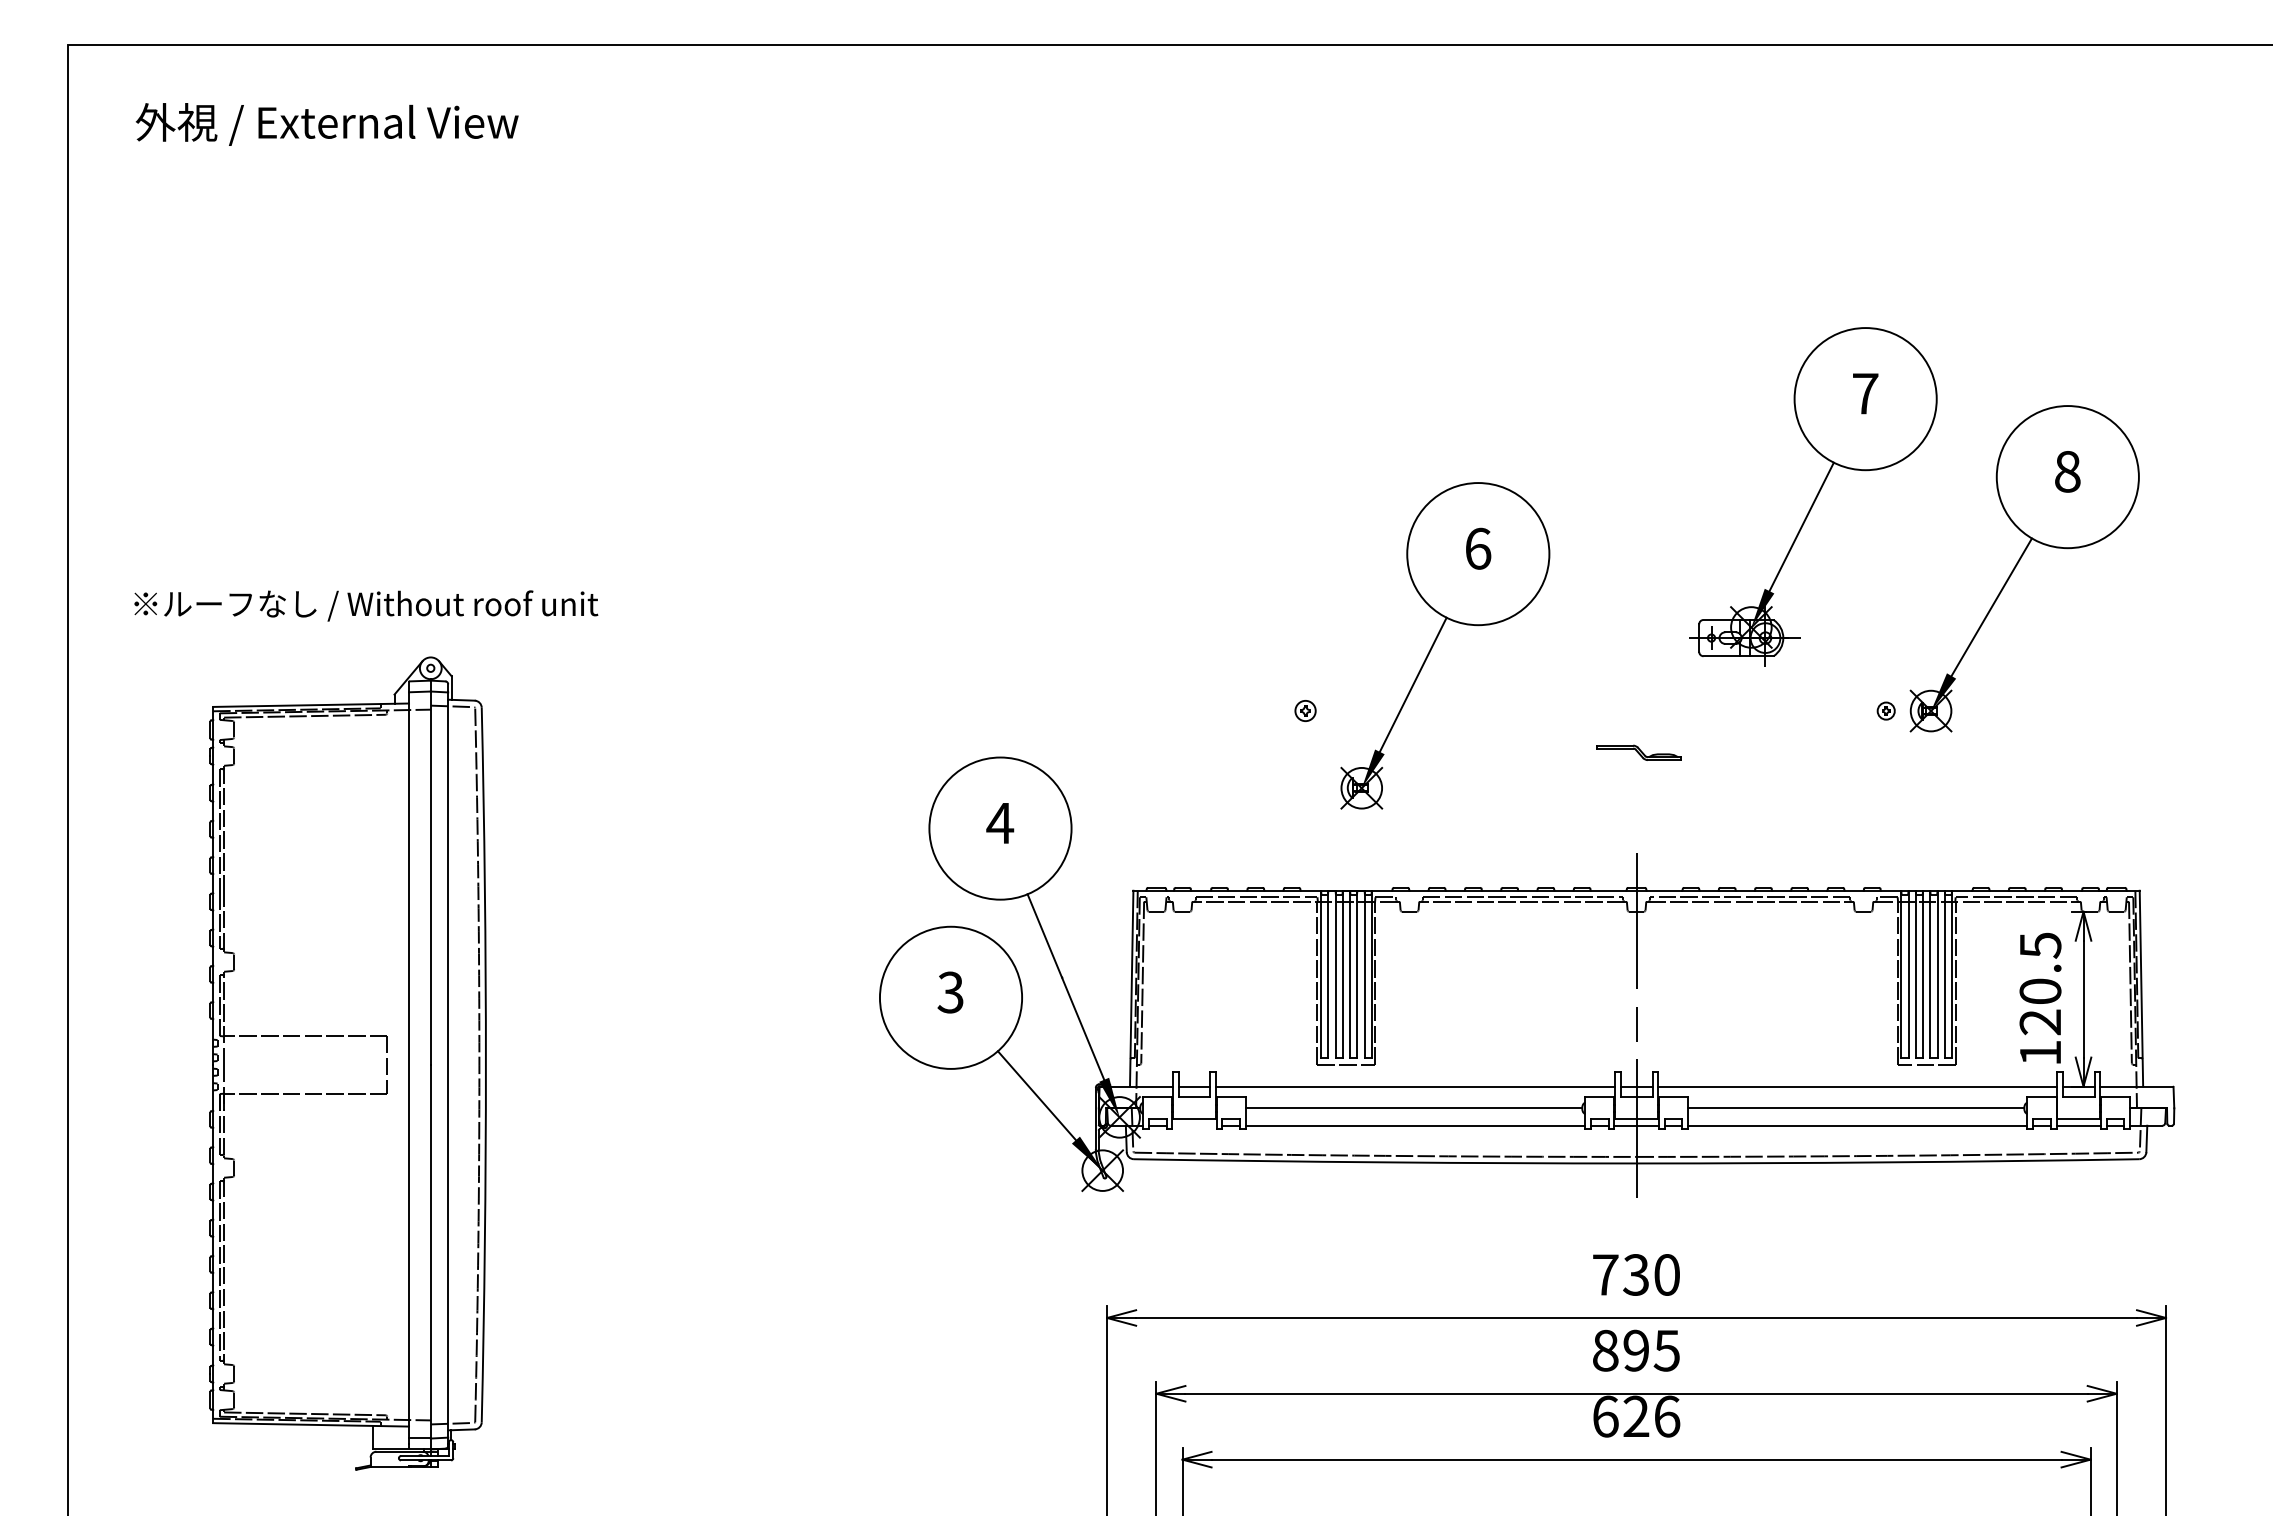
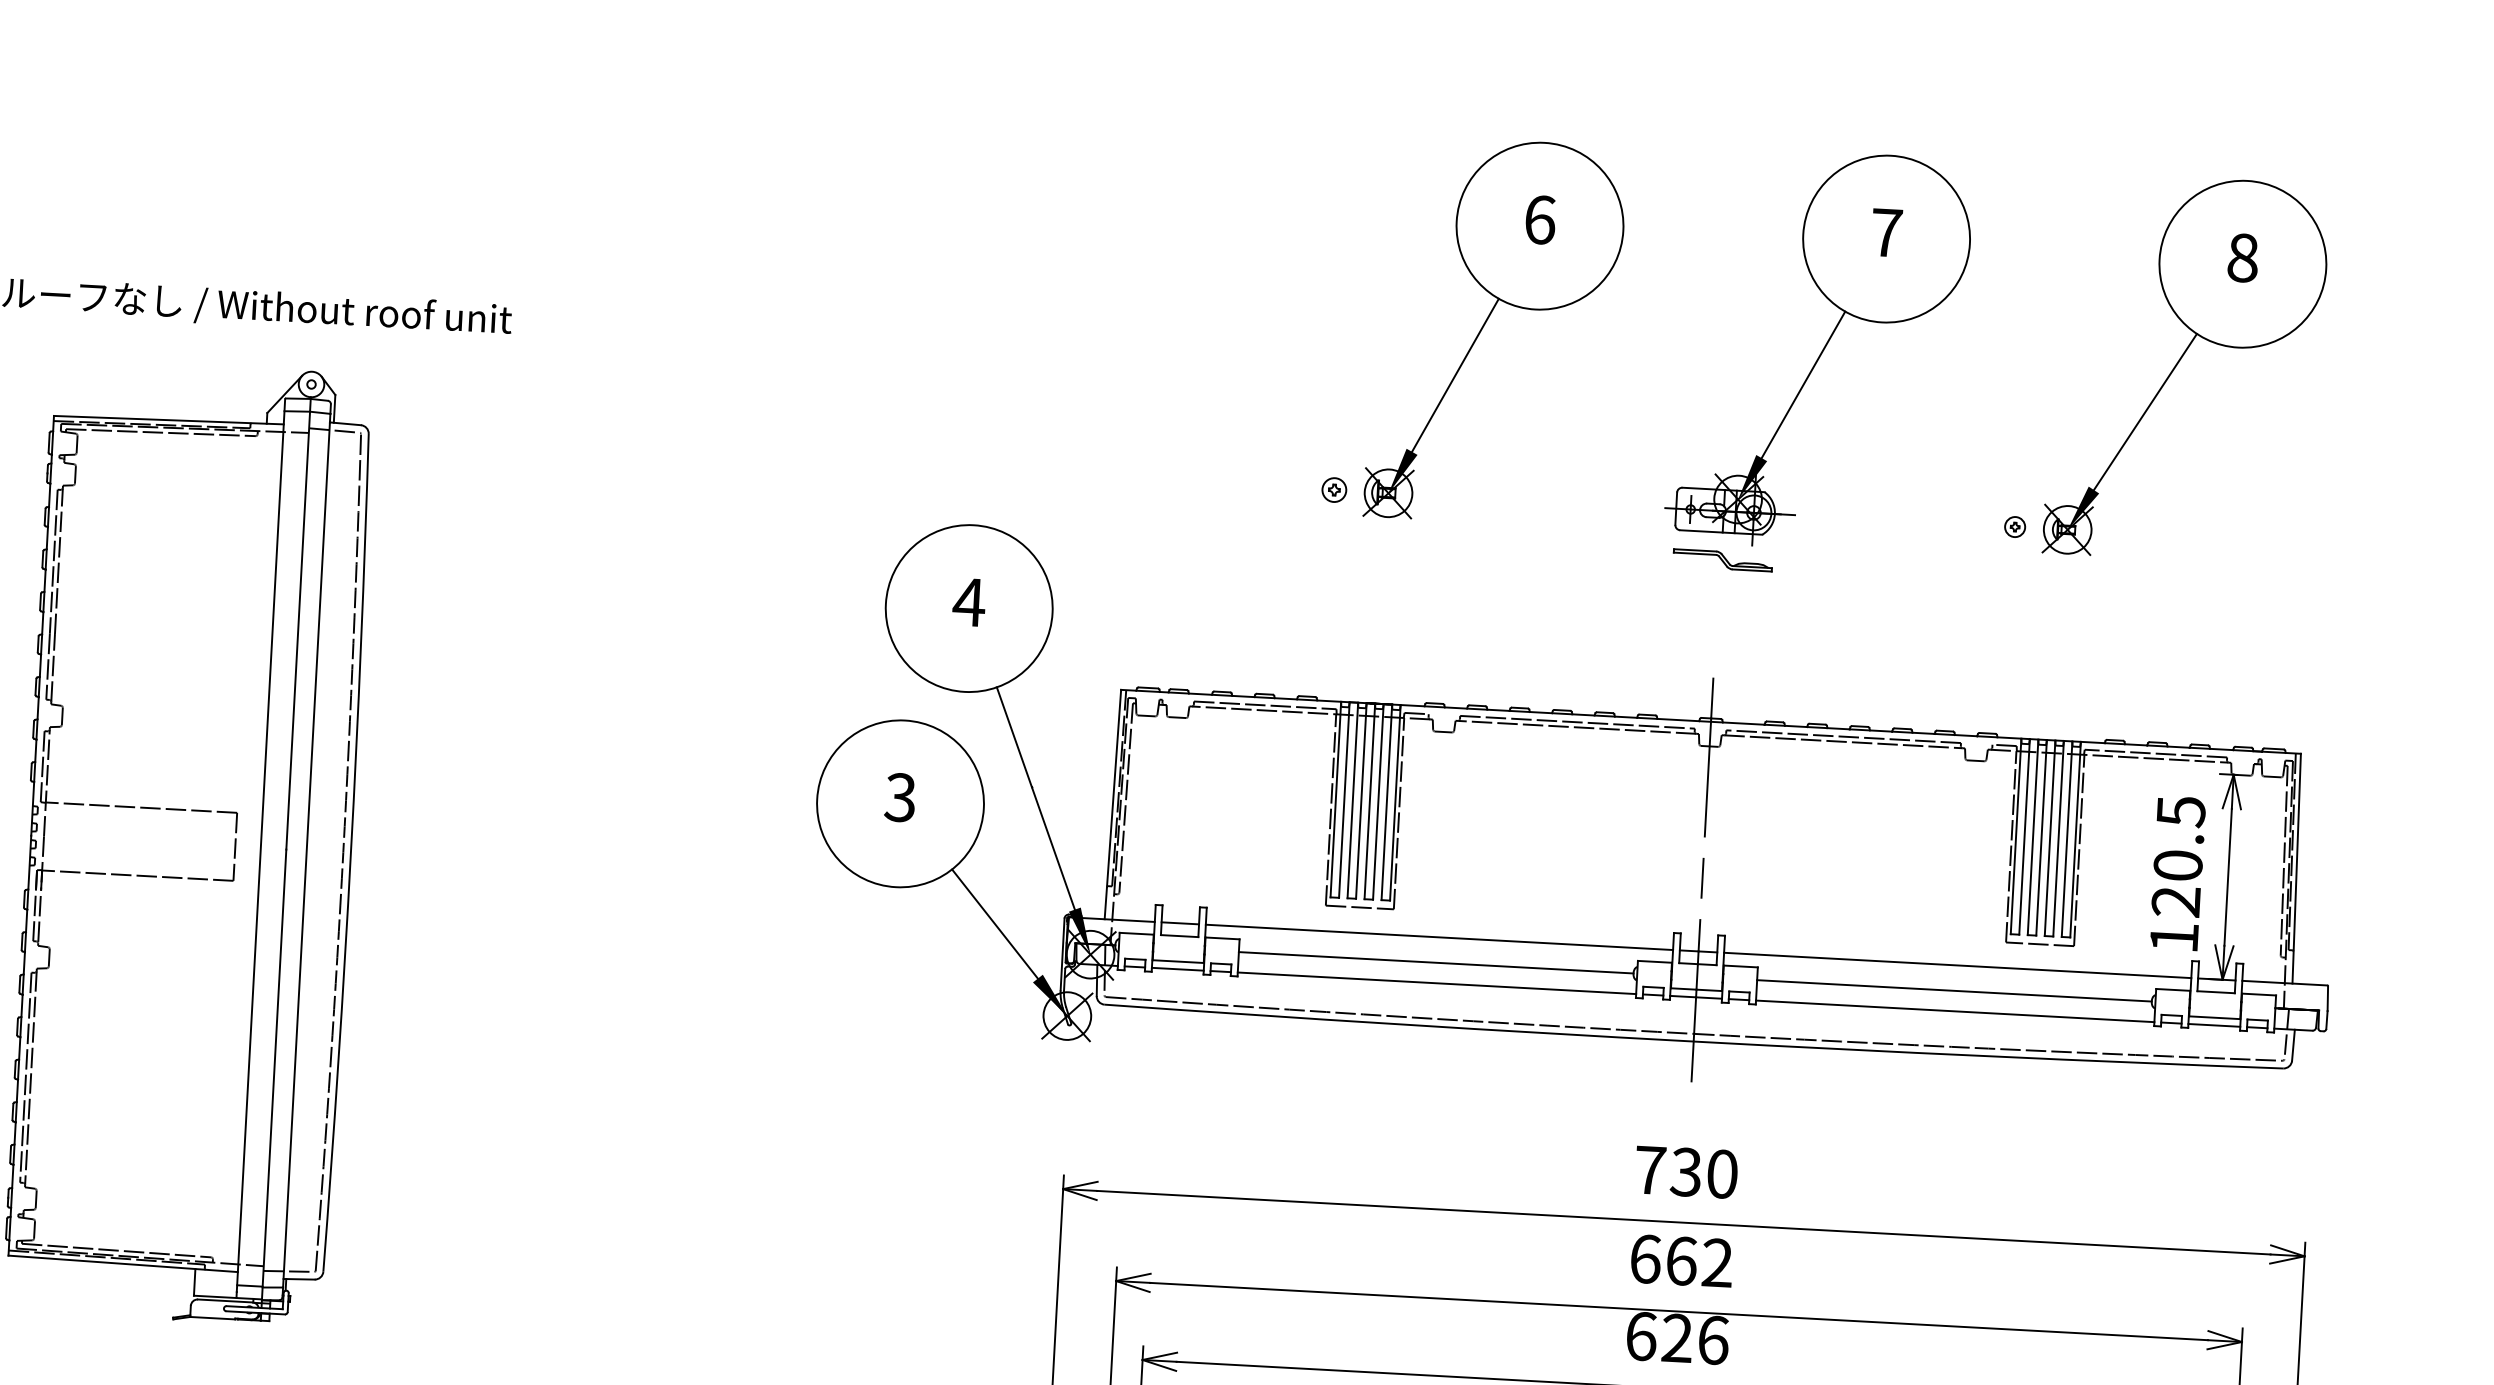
part: (1813, 496) -> (1819, 349), moved
part: (1436, 640) -> (1485, 324), moved
line: (1194, 1125) -> (1177, 968), added
text: (1636, 1350) -> (1681, 1260), 895 -> 662

